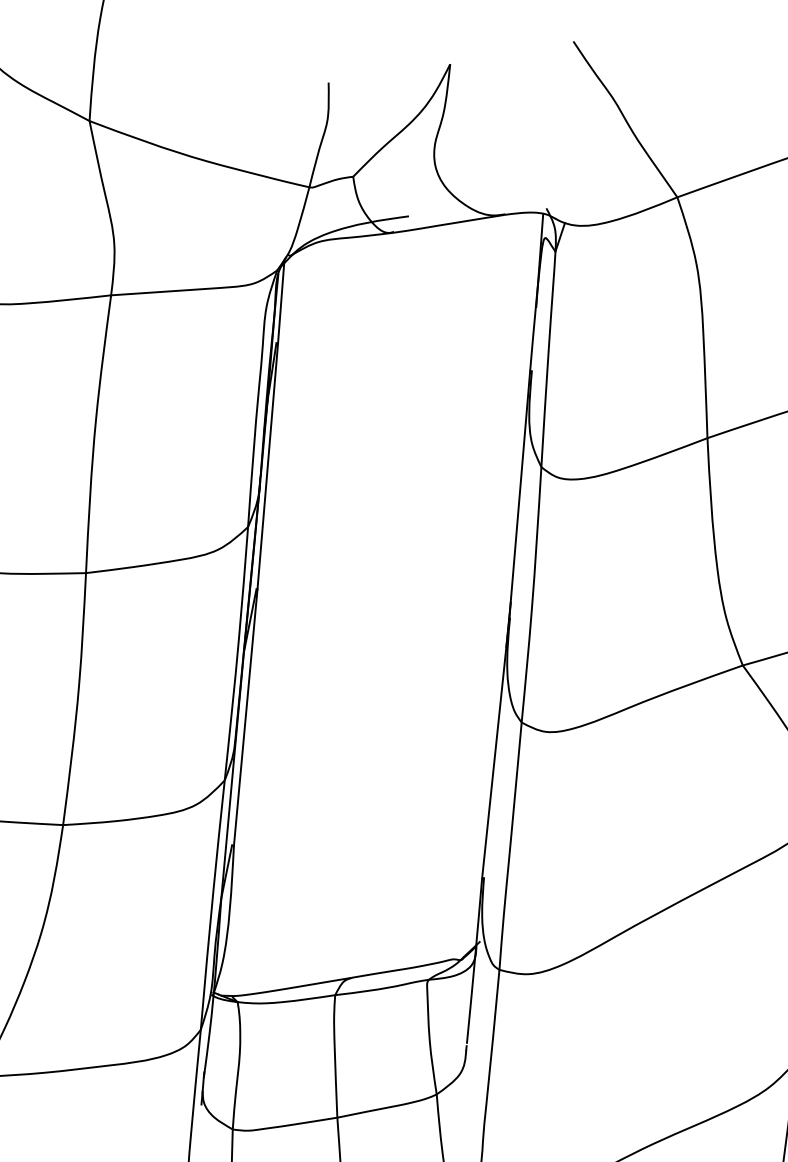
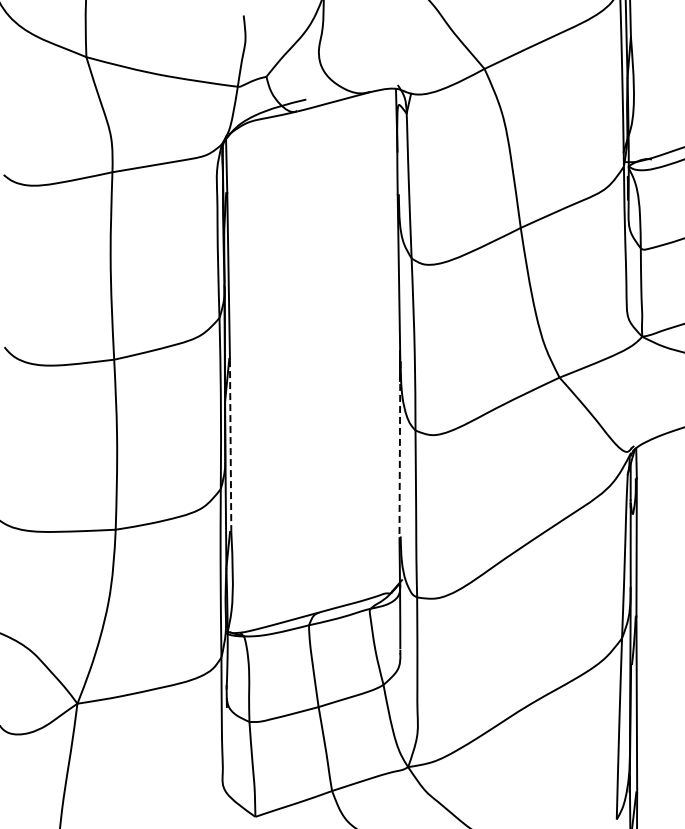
line: (245, 717) -> (230, 445), solid -> dashed
line: (495, 748) -> (399, 449), solid -> dashed

